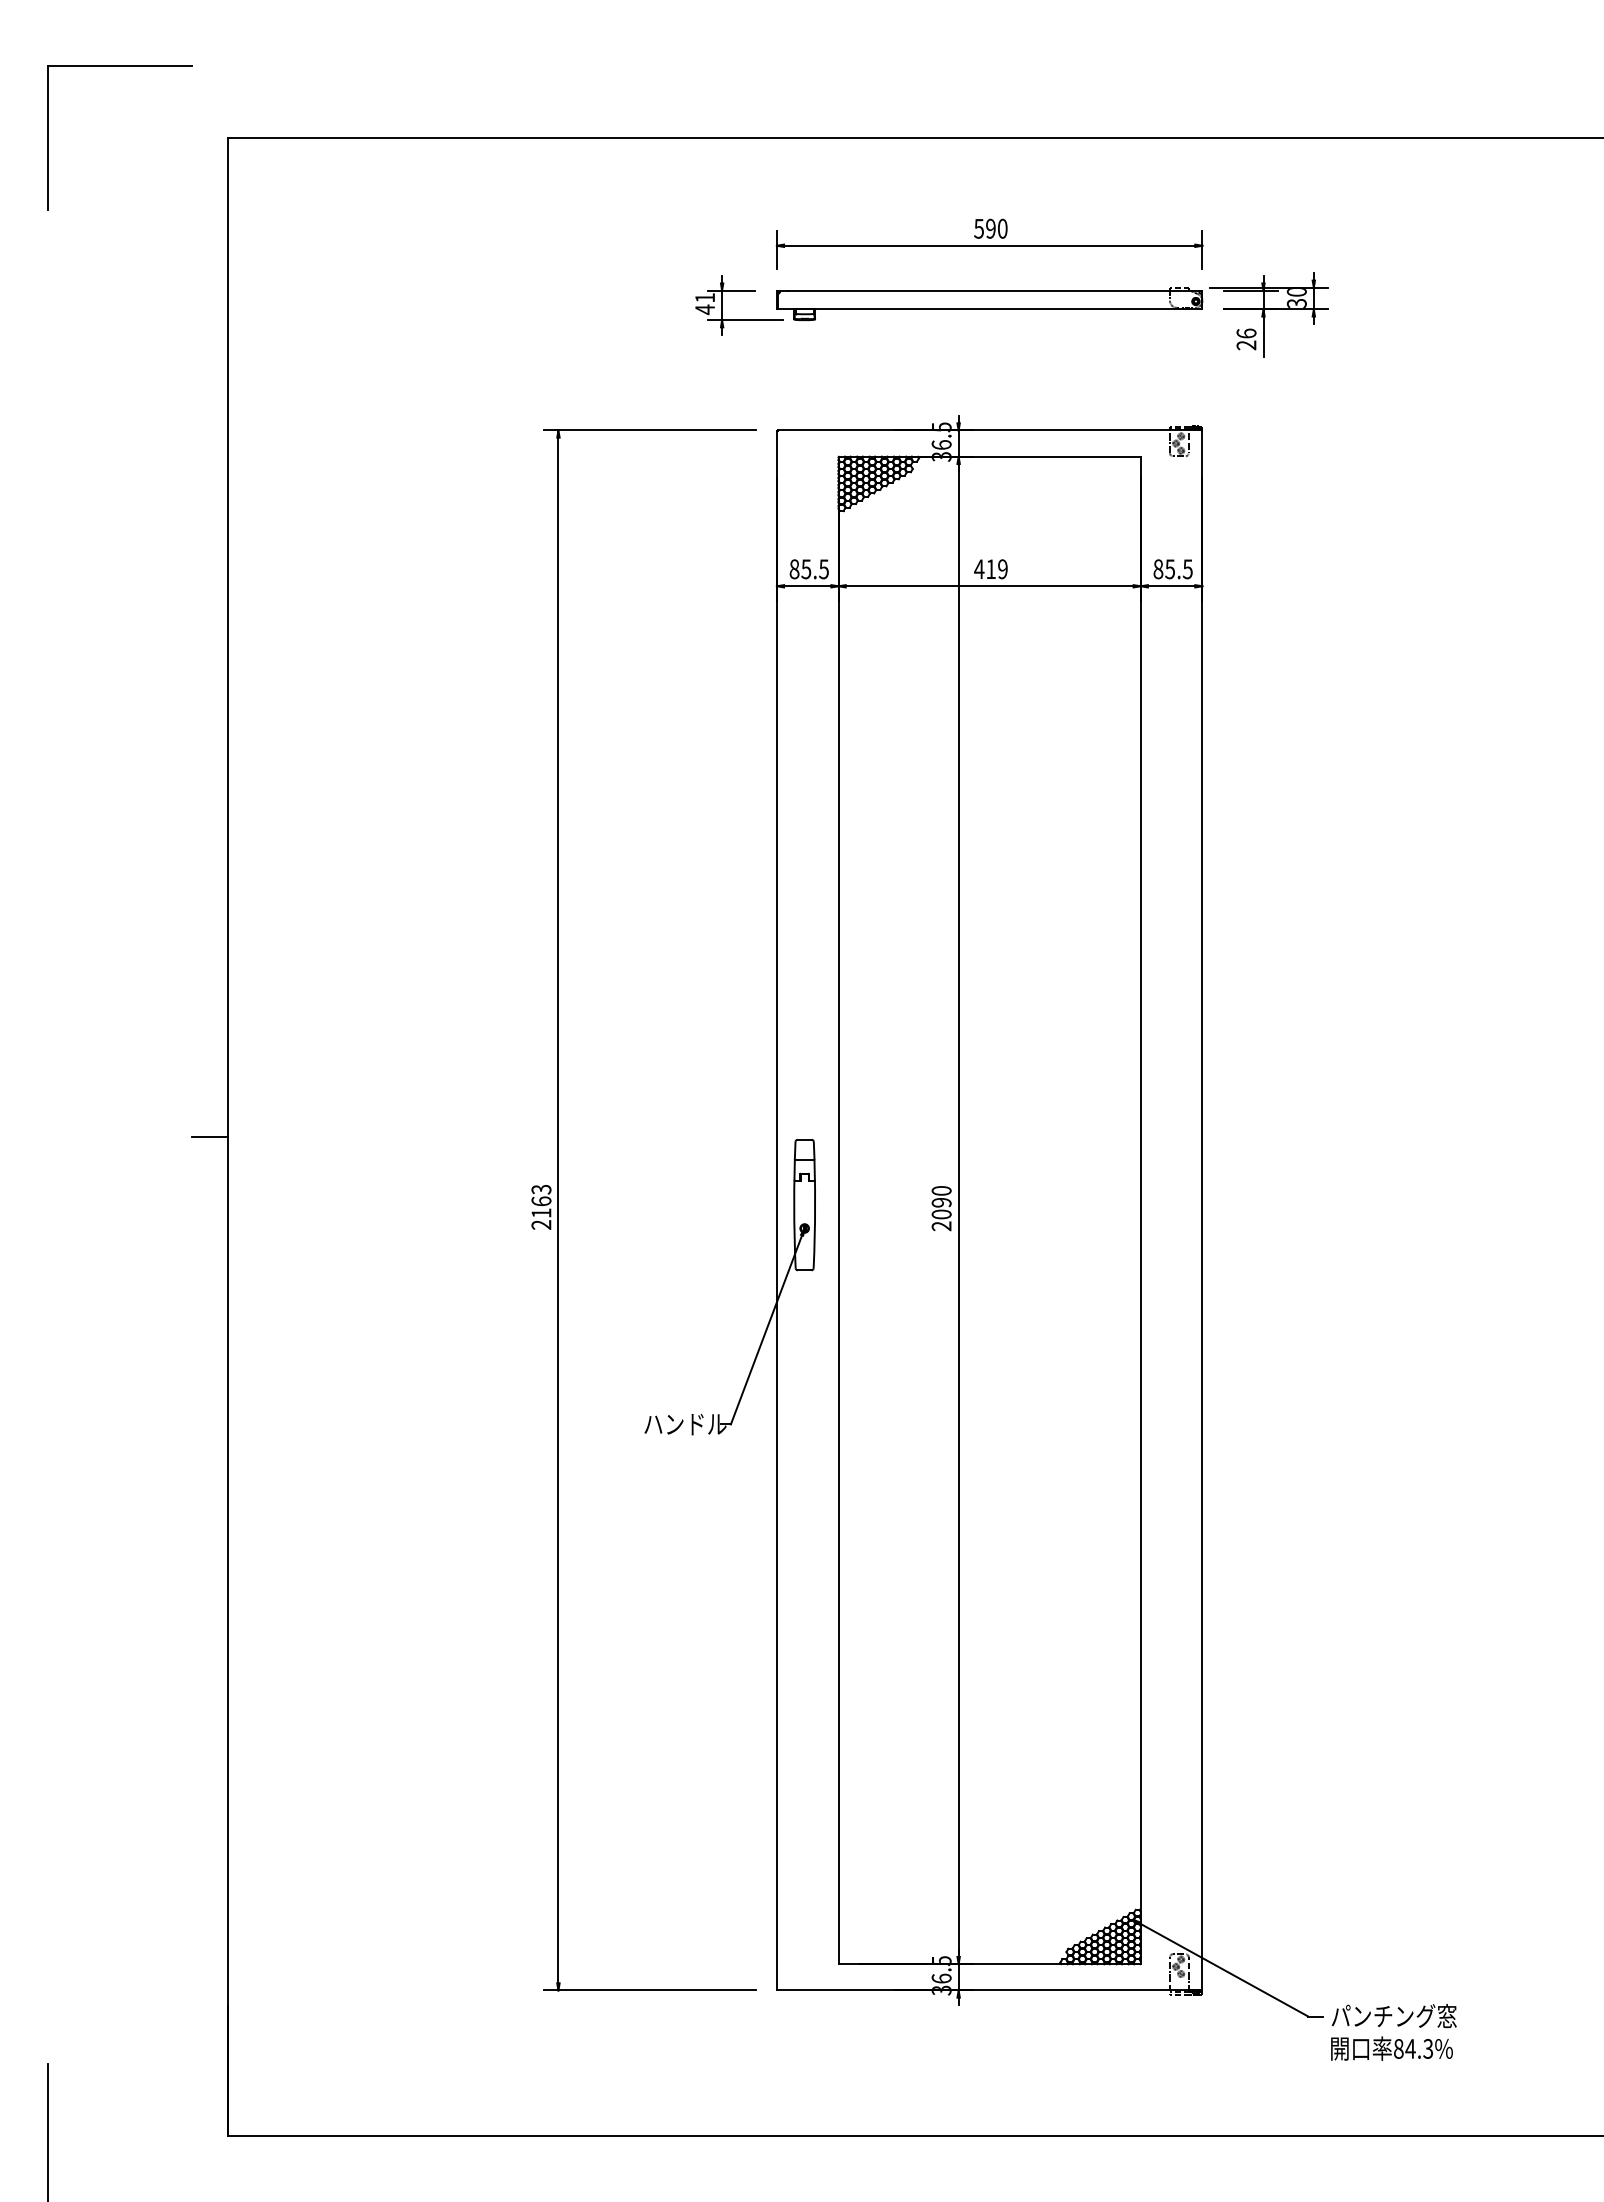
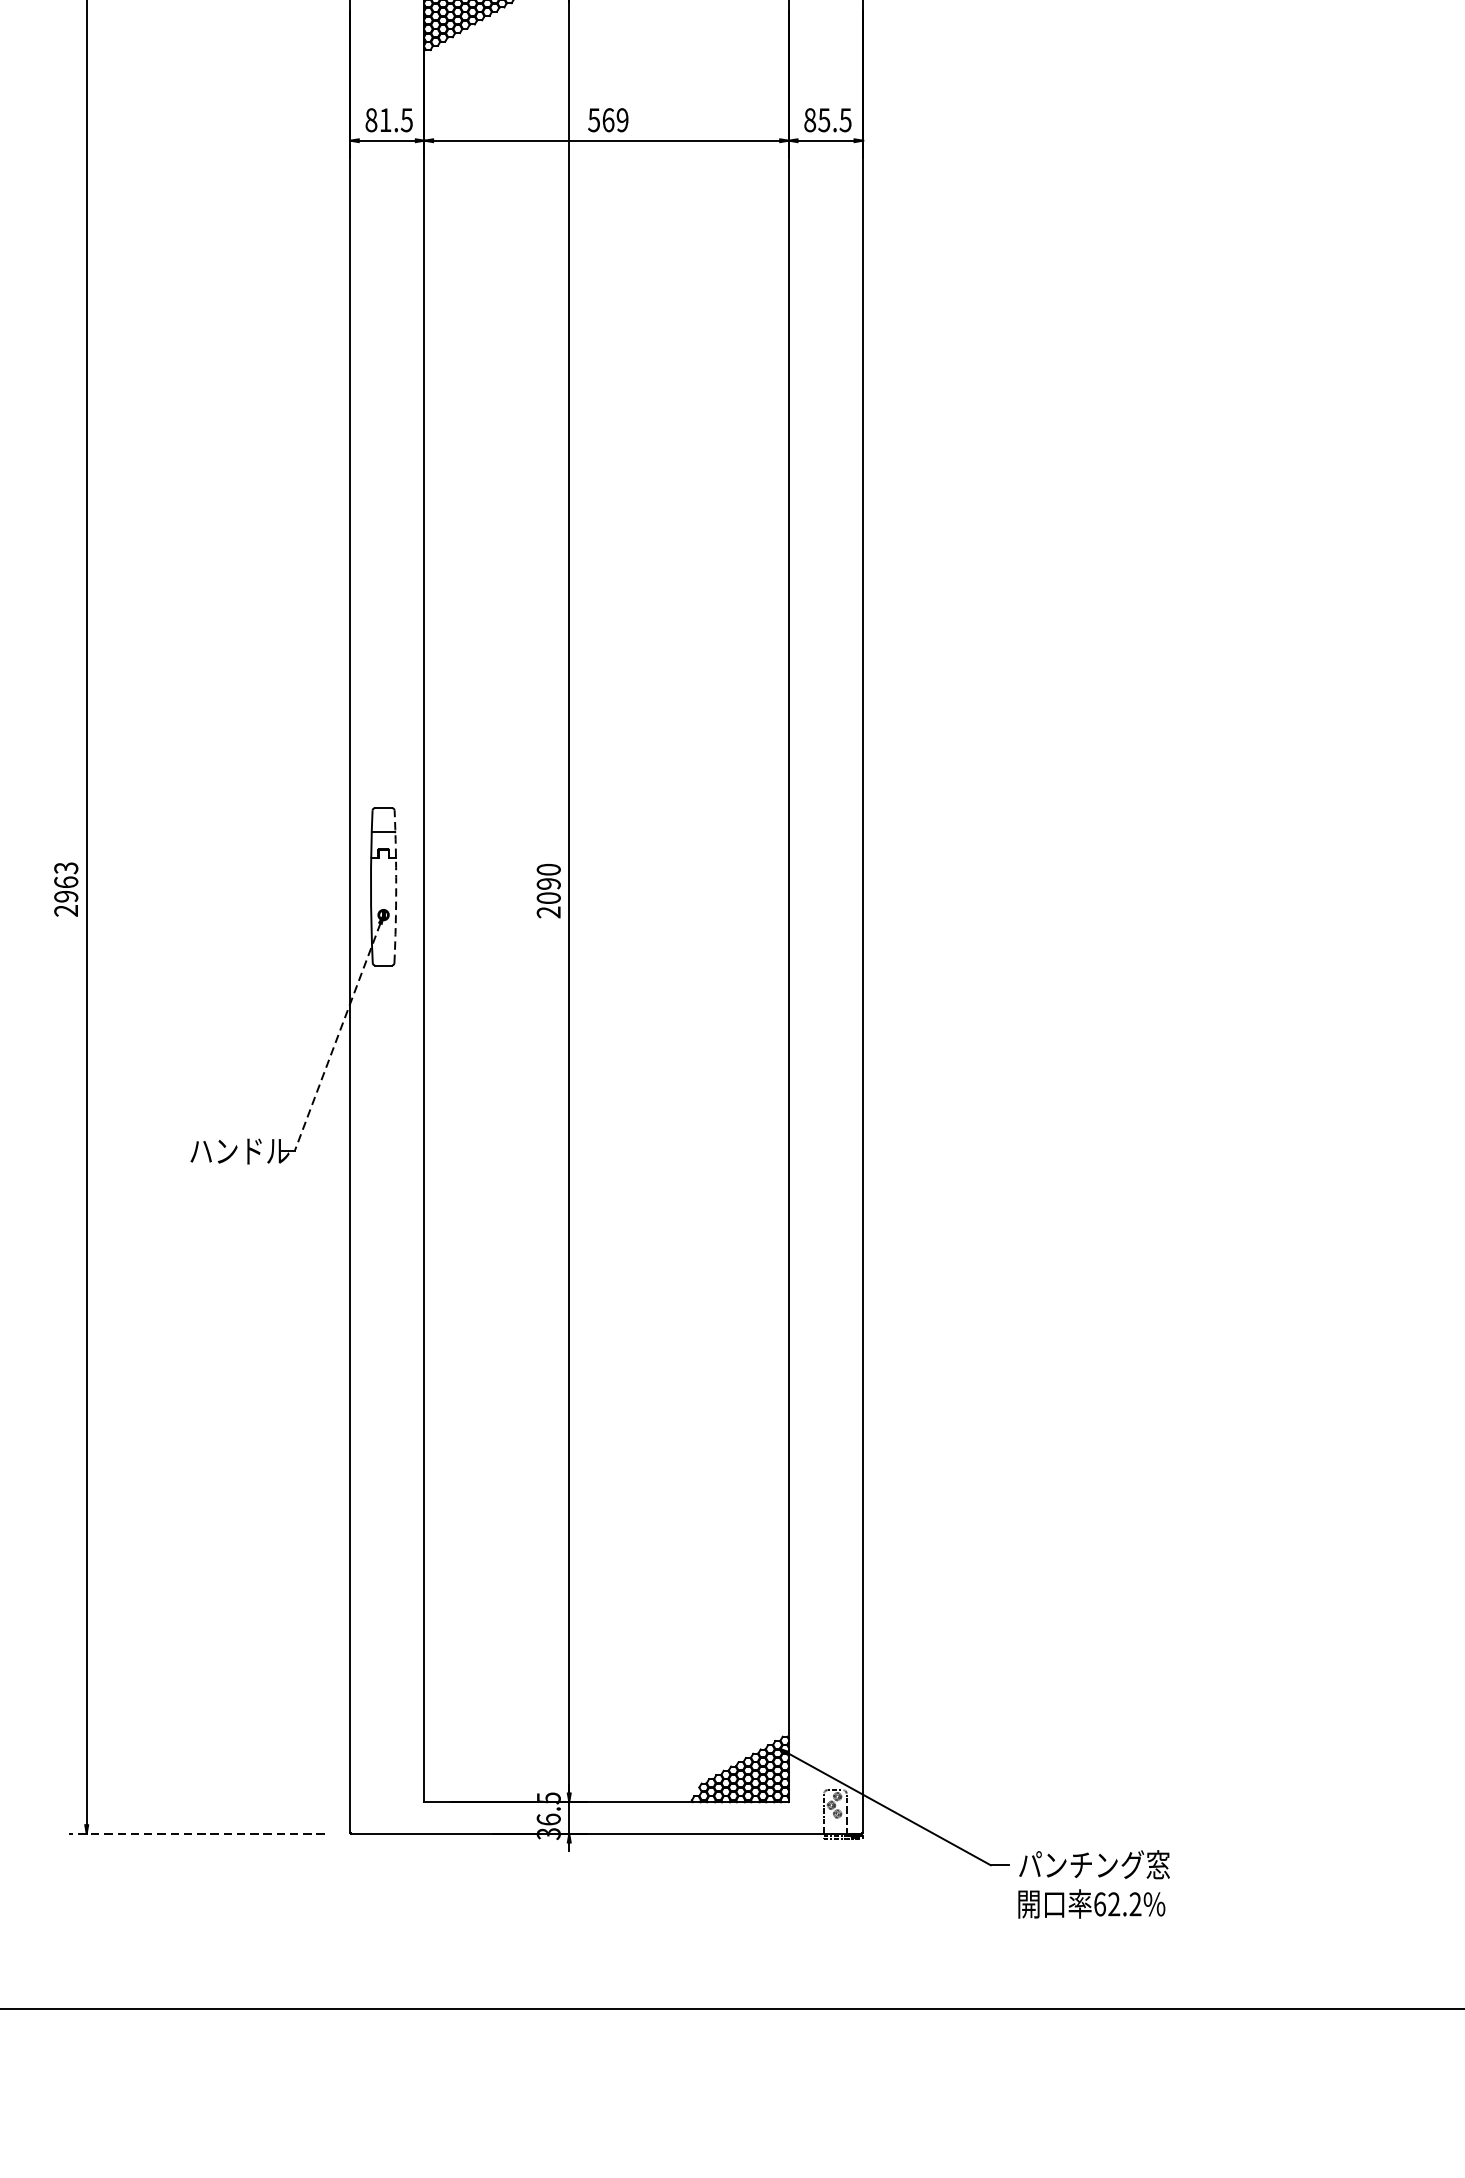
text: (806, 569) -> (385, 120), 85.5 -> 81.5
text: (985, 569) -> (601, 120), 419 -> 569
arc: (815, 1205) -> (396, 887), solid -> dashed
text: (541, 1213) -> (66, 897), 2163 -> 2963
line: (766, 1330) -> (337, 1038), solid -> dashed
line: (650, 1990) -> (197, 1833), solid -> dashed
text: (1413, 2048) -> (1117, 1903), 84.3%%% -> 62.2%%%

